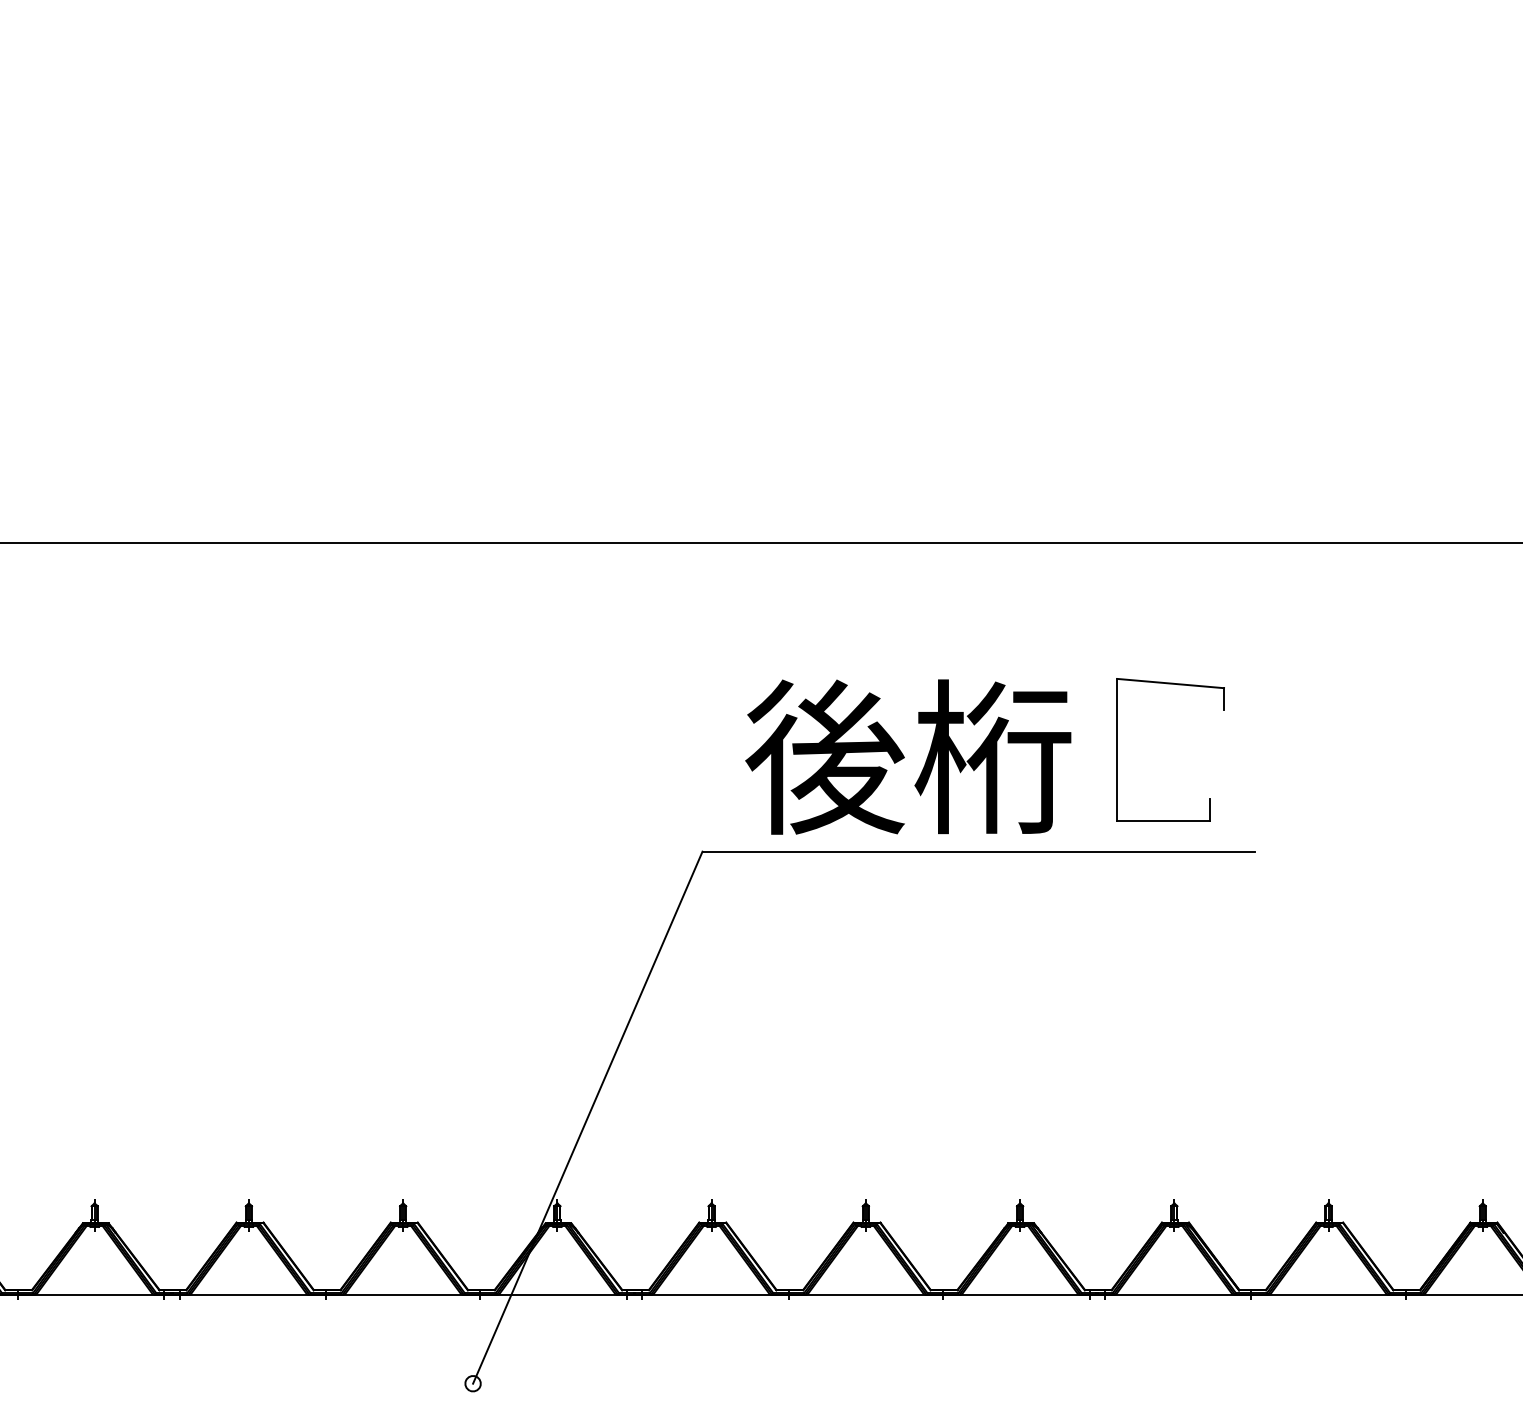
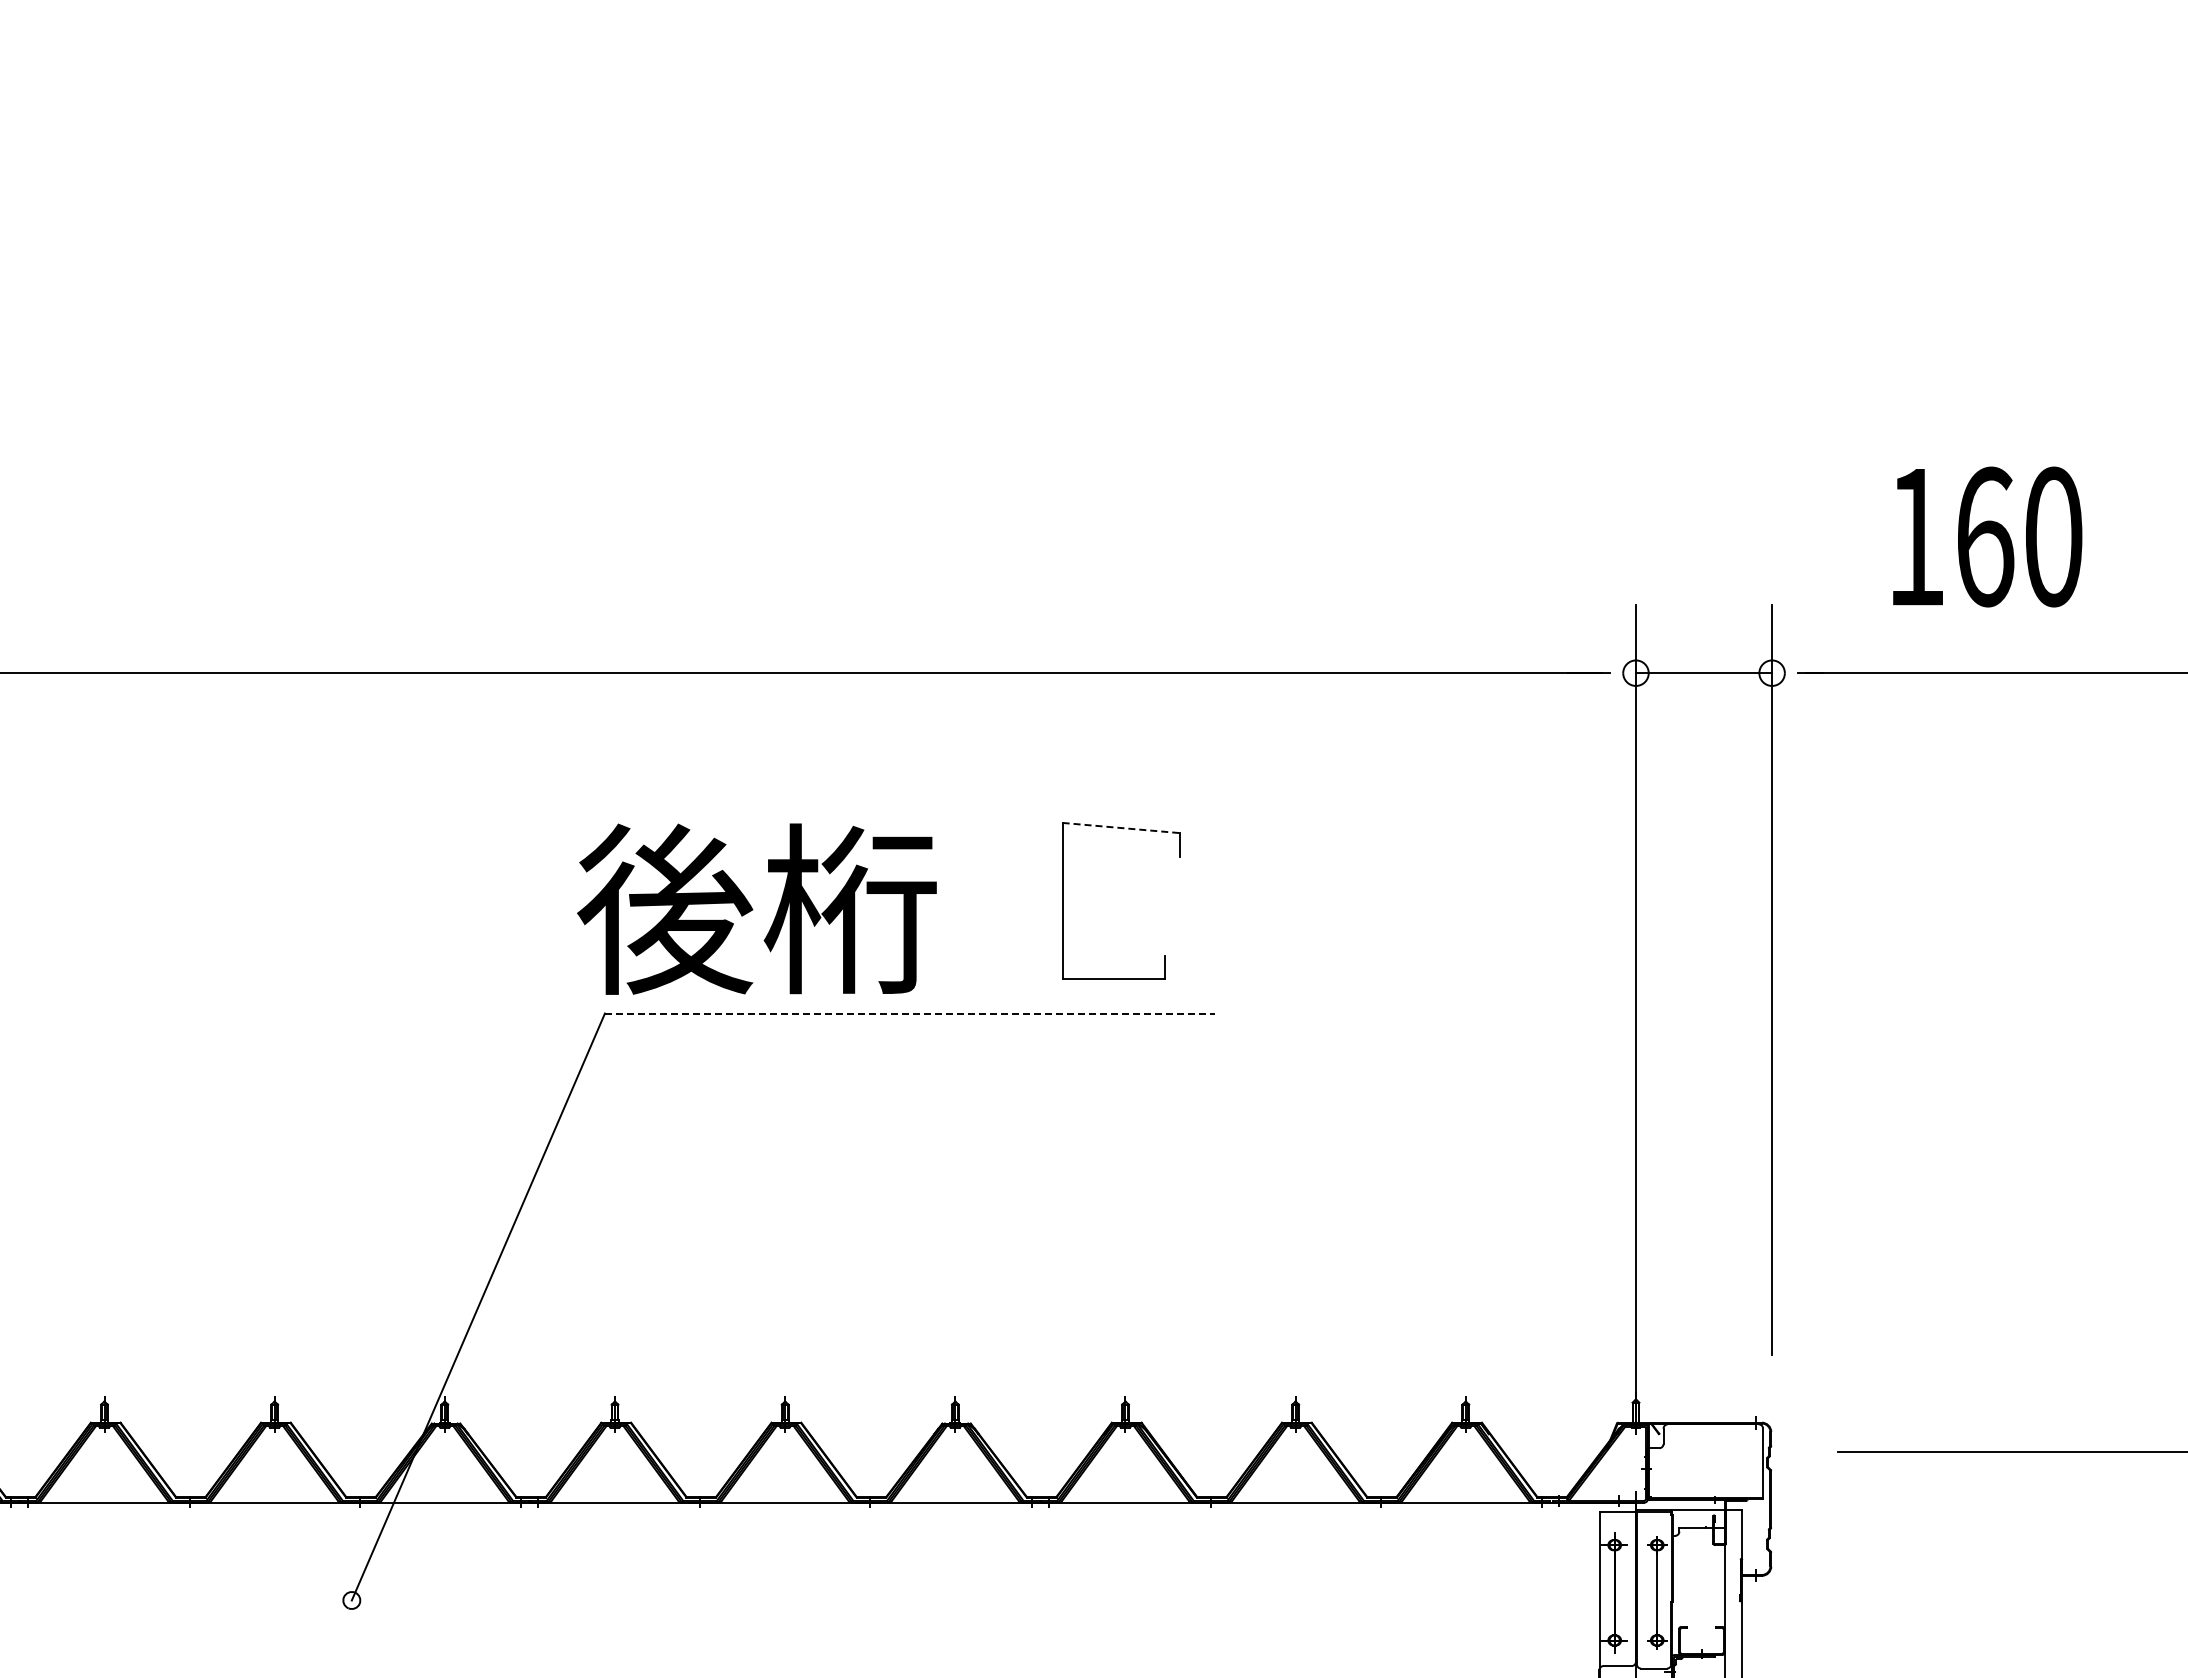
line: (1170, 683) -> (1121, 828), solid -> dashed
text: (907, 756) -> (756, 908), moved
line: (978, 851) -> (909, 1013), solid -> dashed

